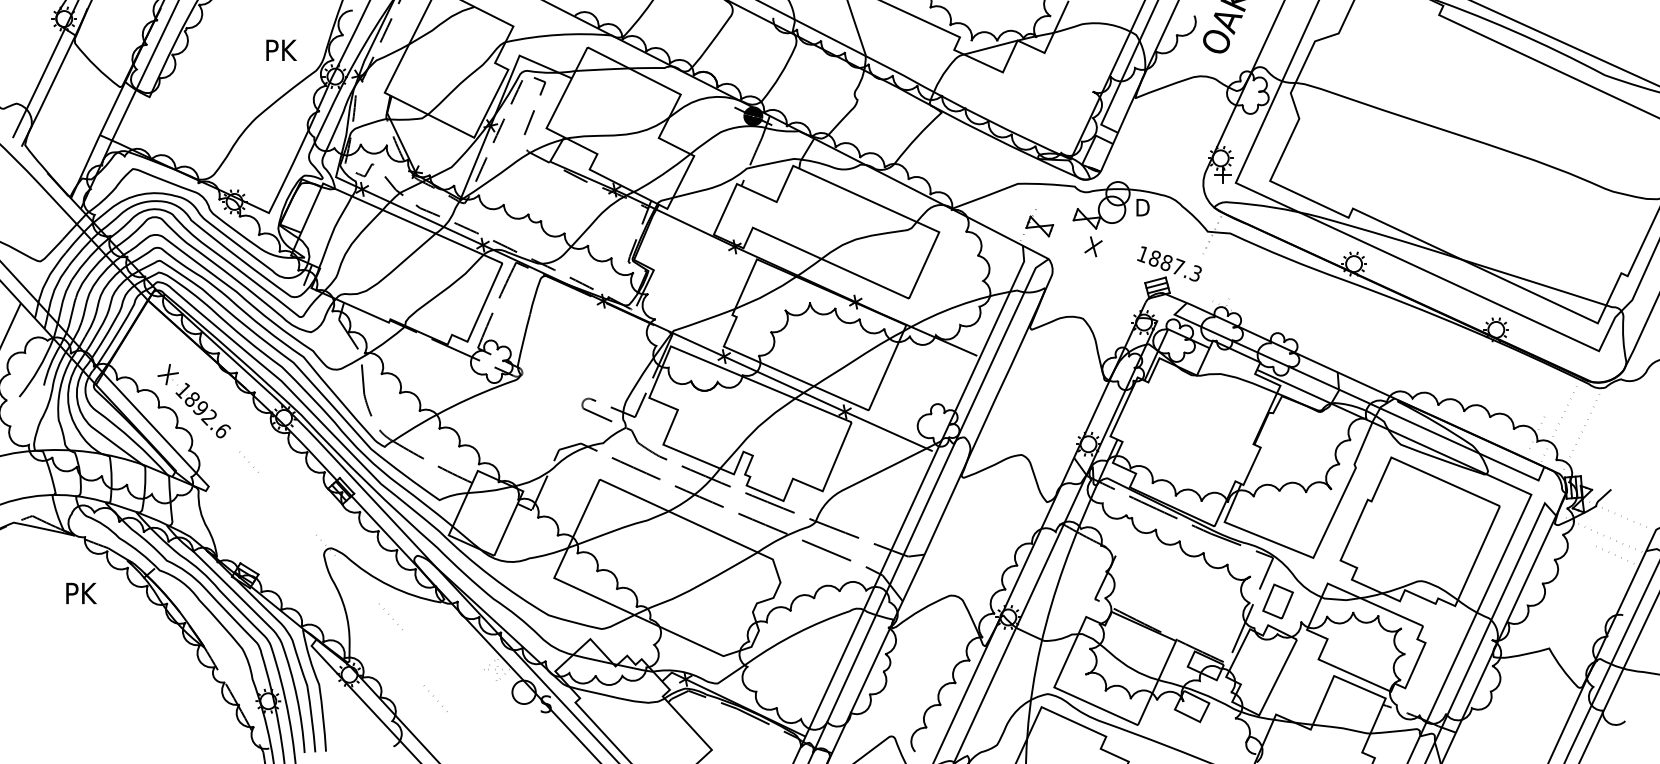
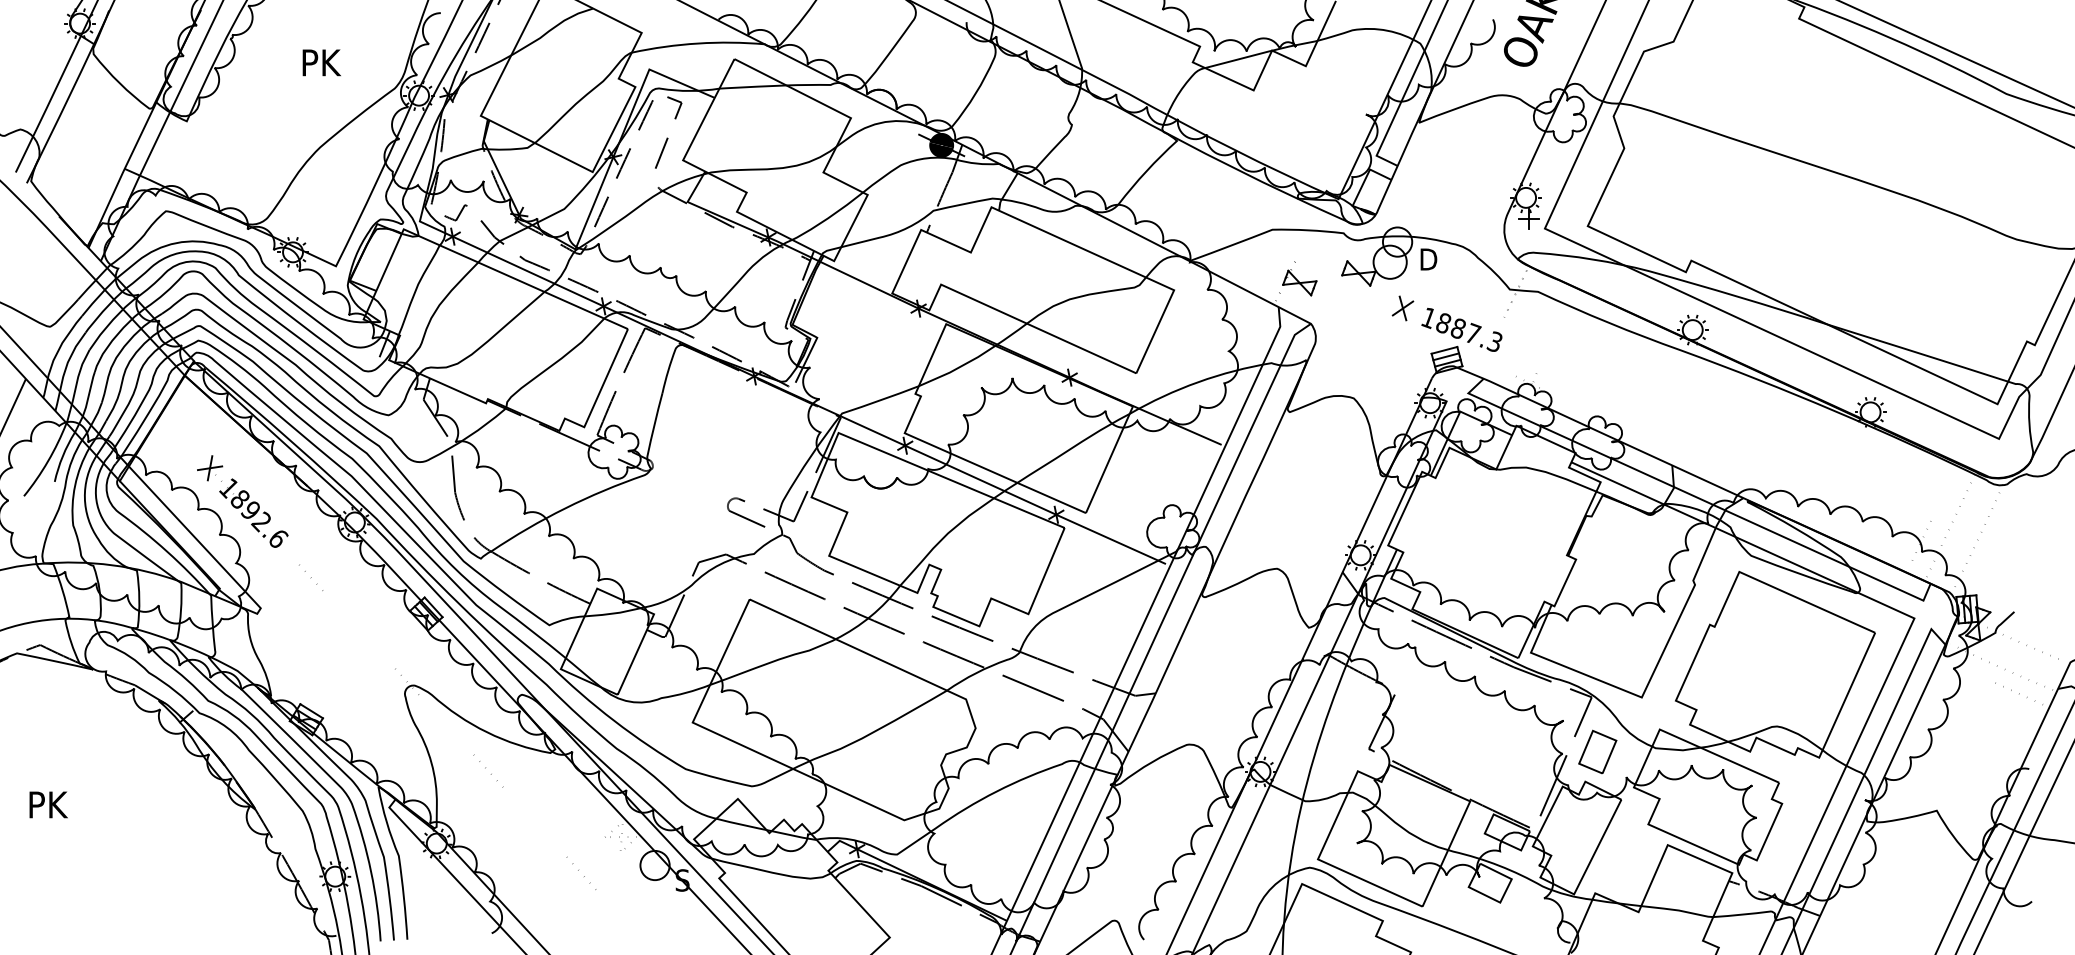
text: (281, 50) -> (321, 62), moved
part: (1093, 246) -> (1402, 308), moved
text: (81, 593) -> (48, 804), moved
line: (434, 695) -> (579, 869), moved

